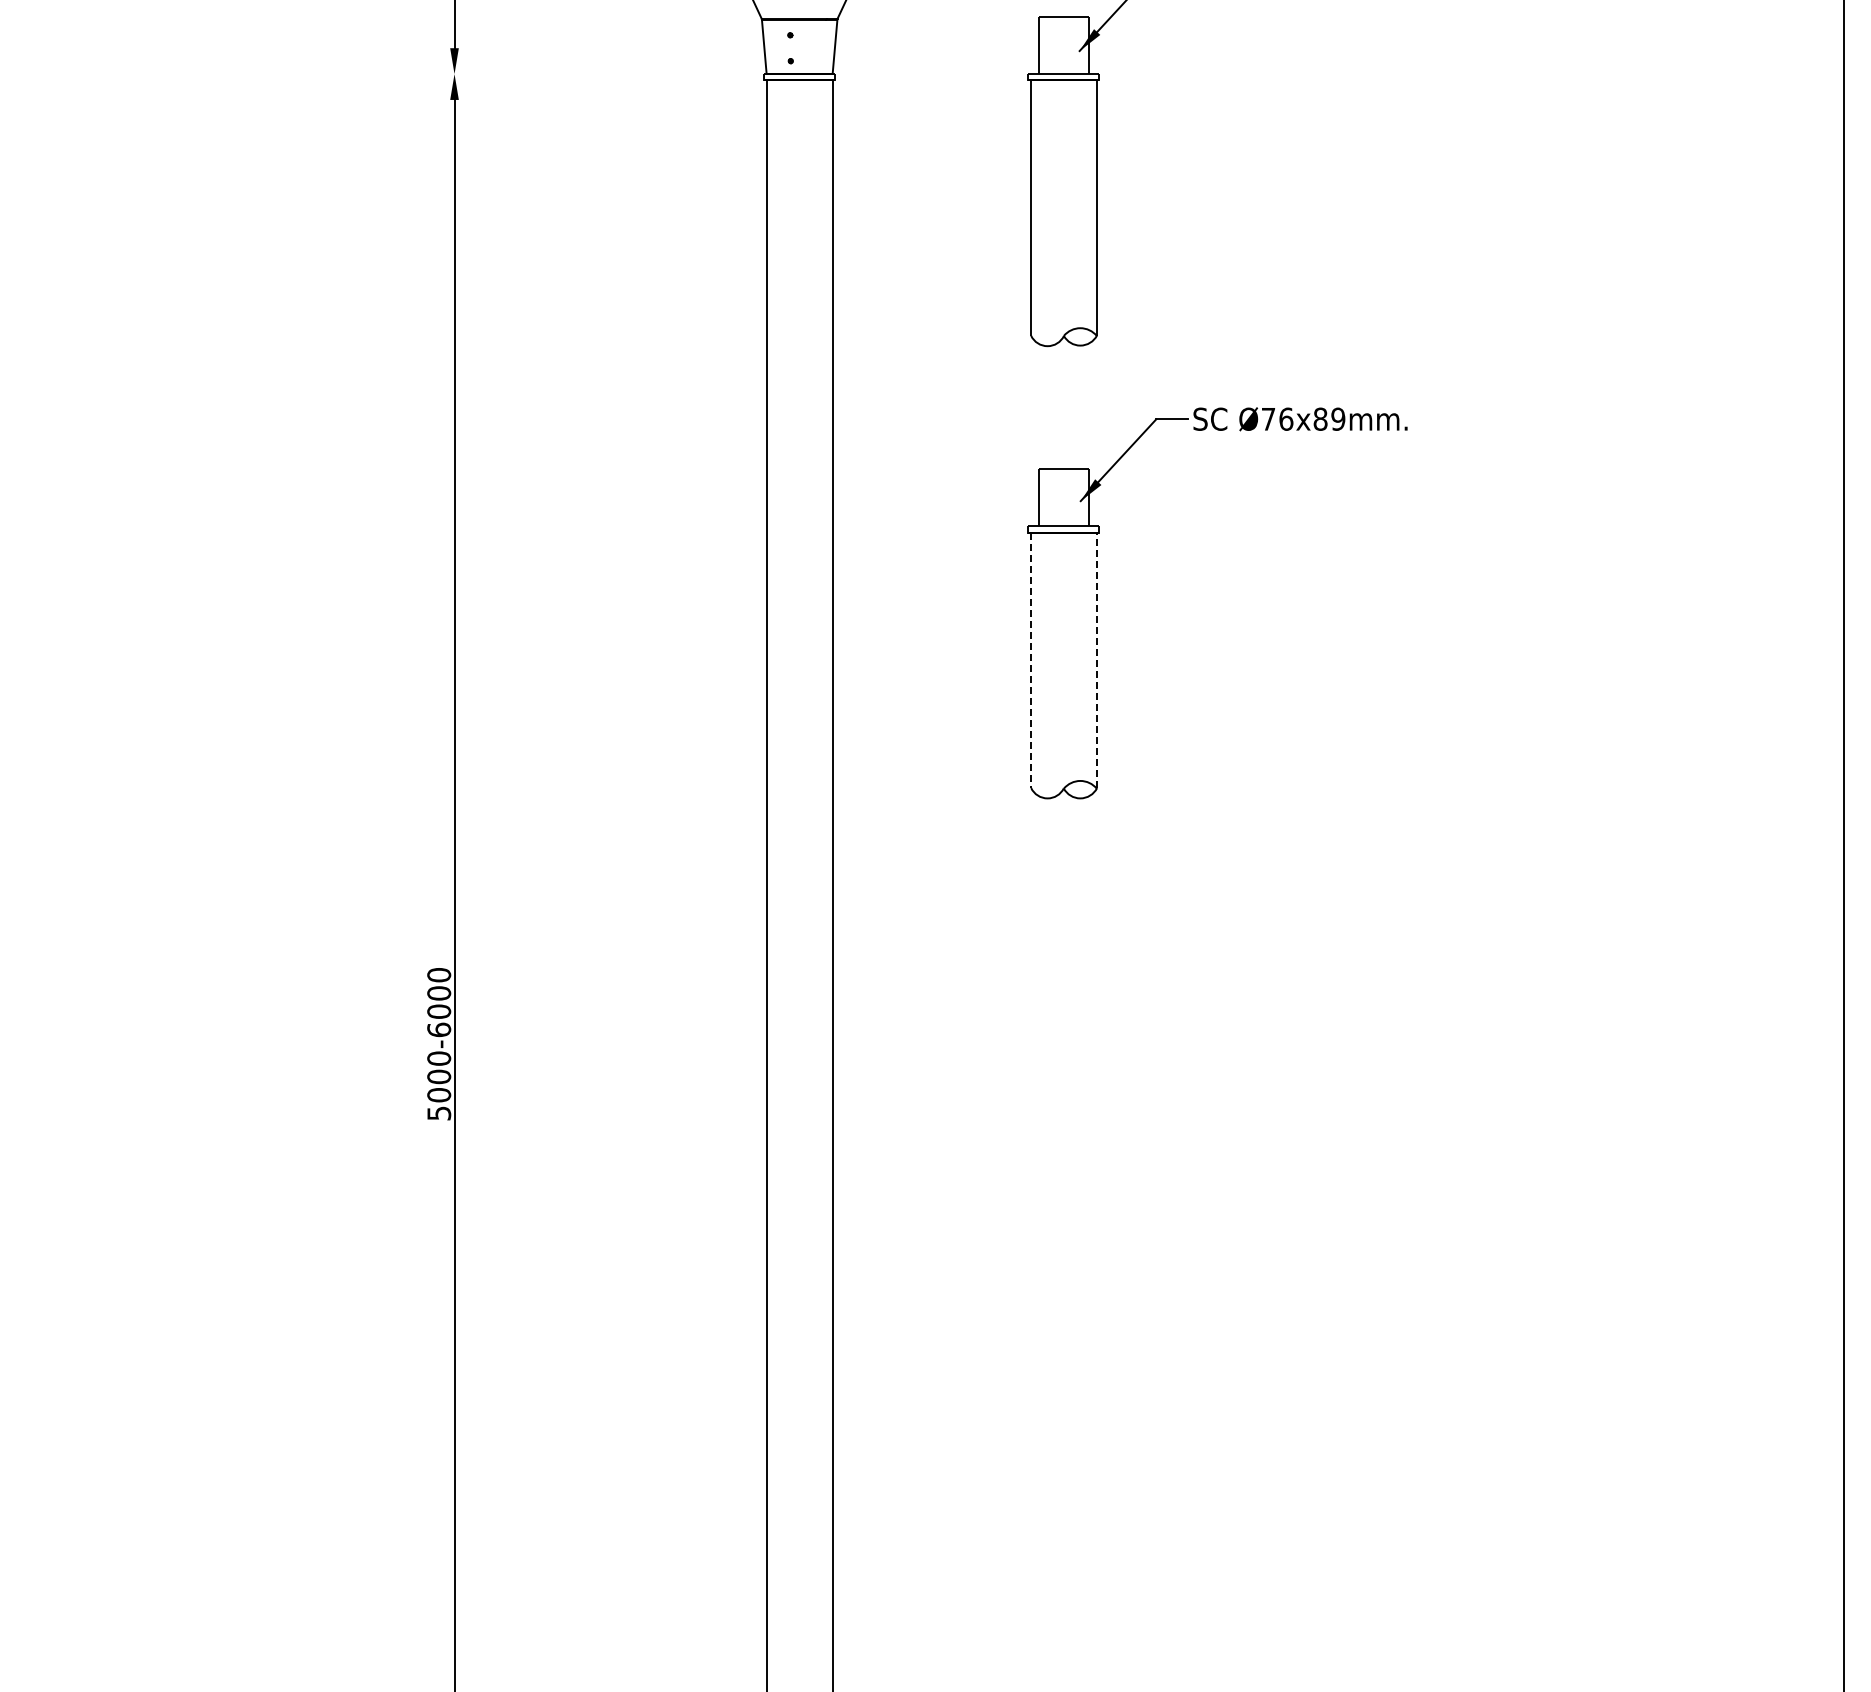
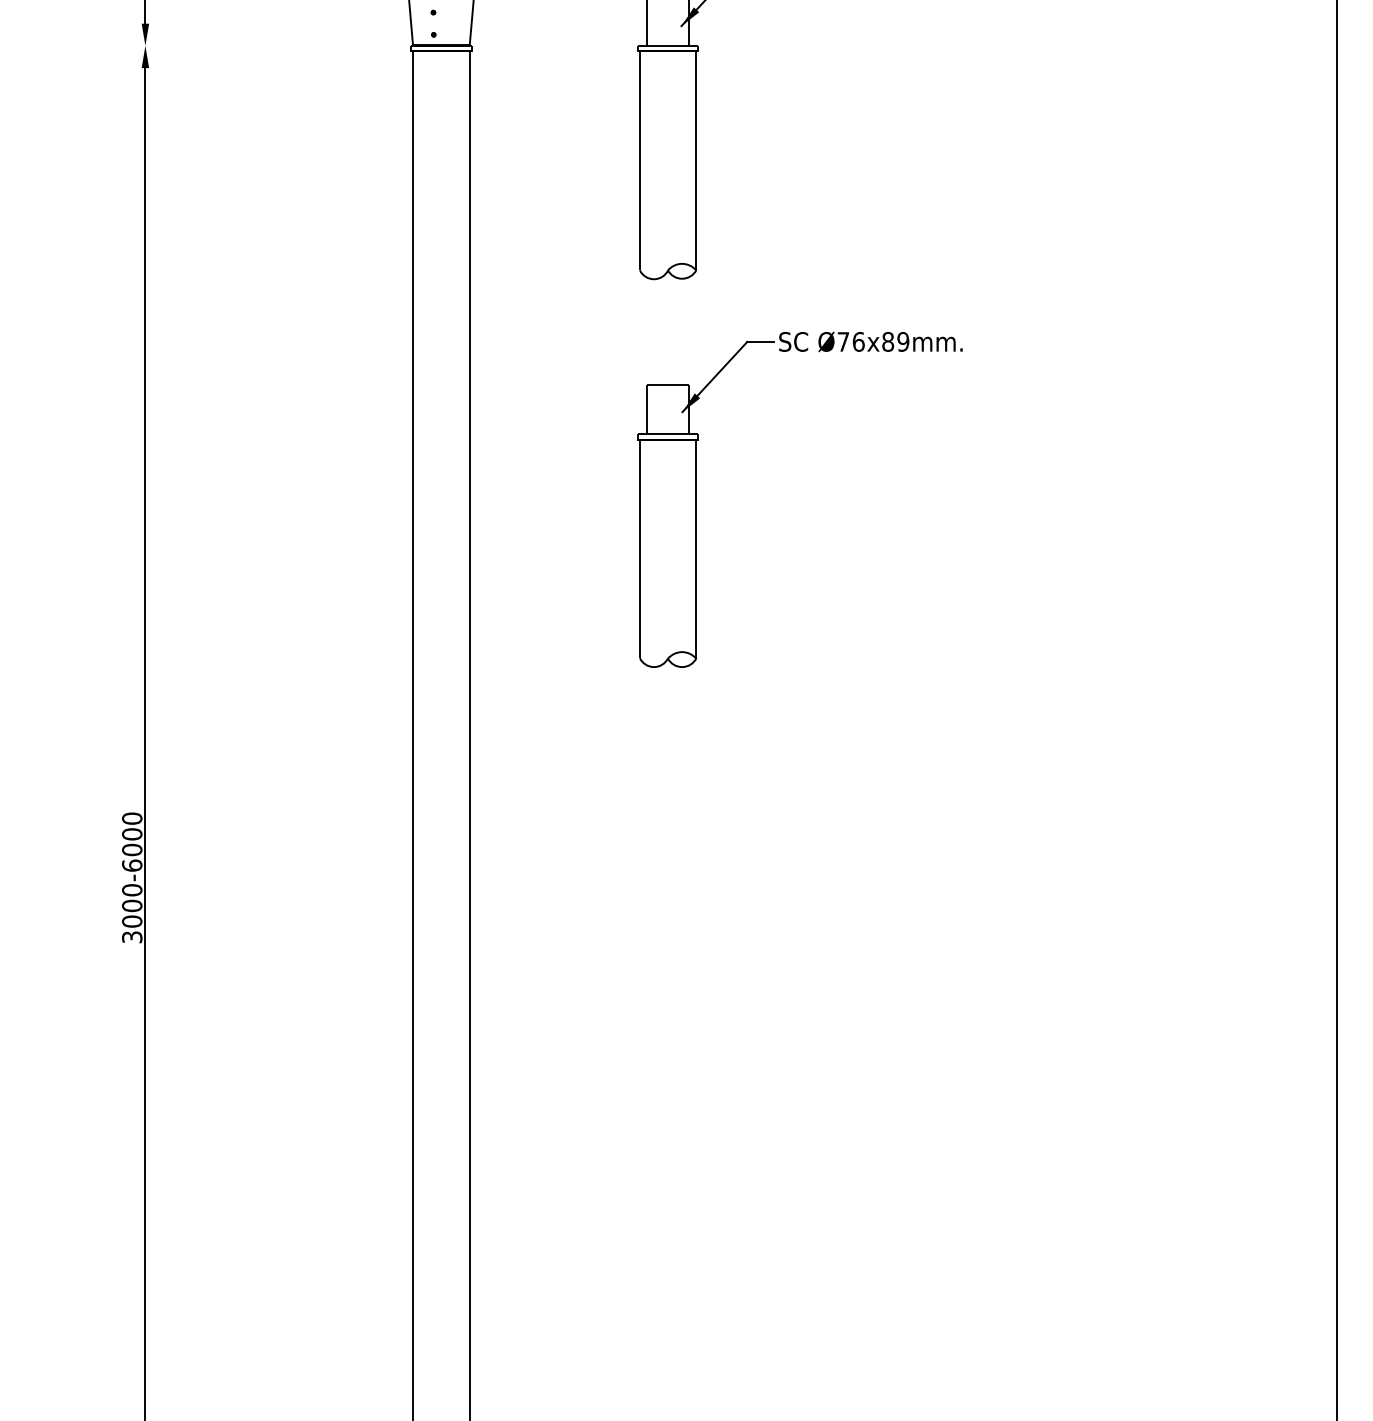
line: (1030, 660) -> (639, 548), dashed -> solid
line: (1096, 660) -> (695, 548), dashed -> solid
text: (438, 1112) -> (131, 936), 5000-6000 -> 3000-6000

